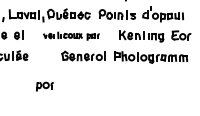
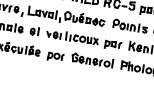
part: (71, 36) -> (83, 40), size x1.43
part: (44, 86) -> (55, 57), moved

